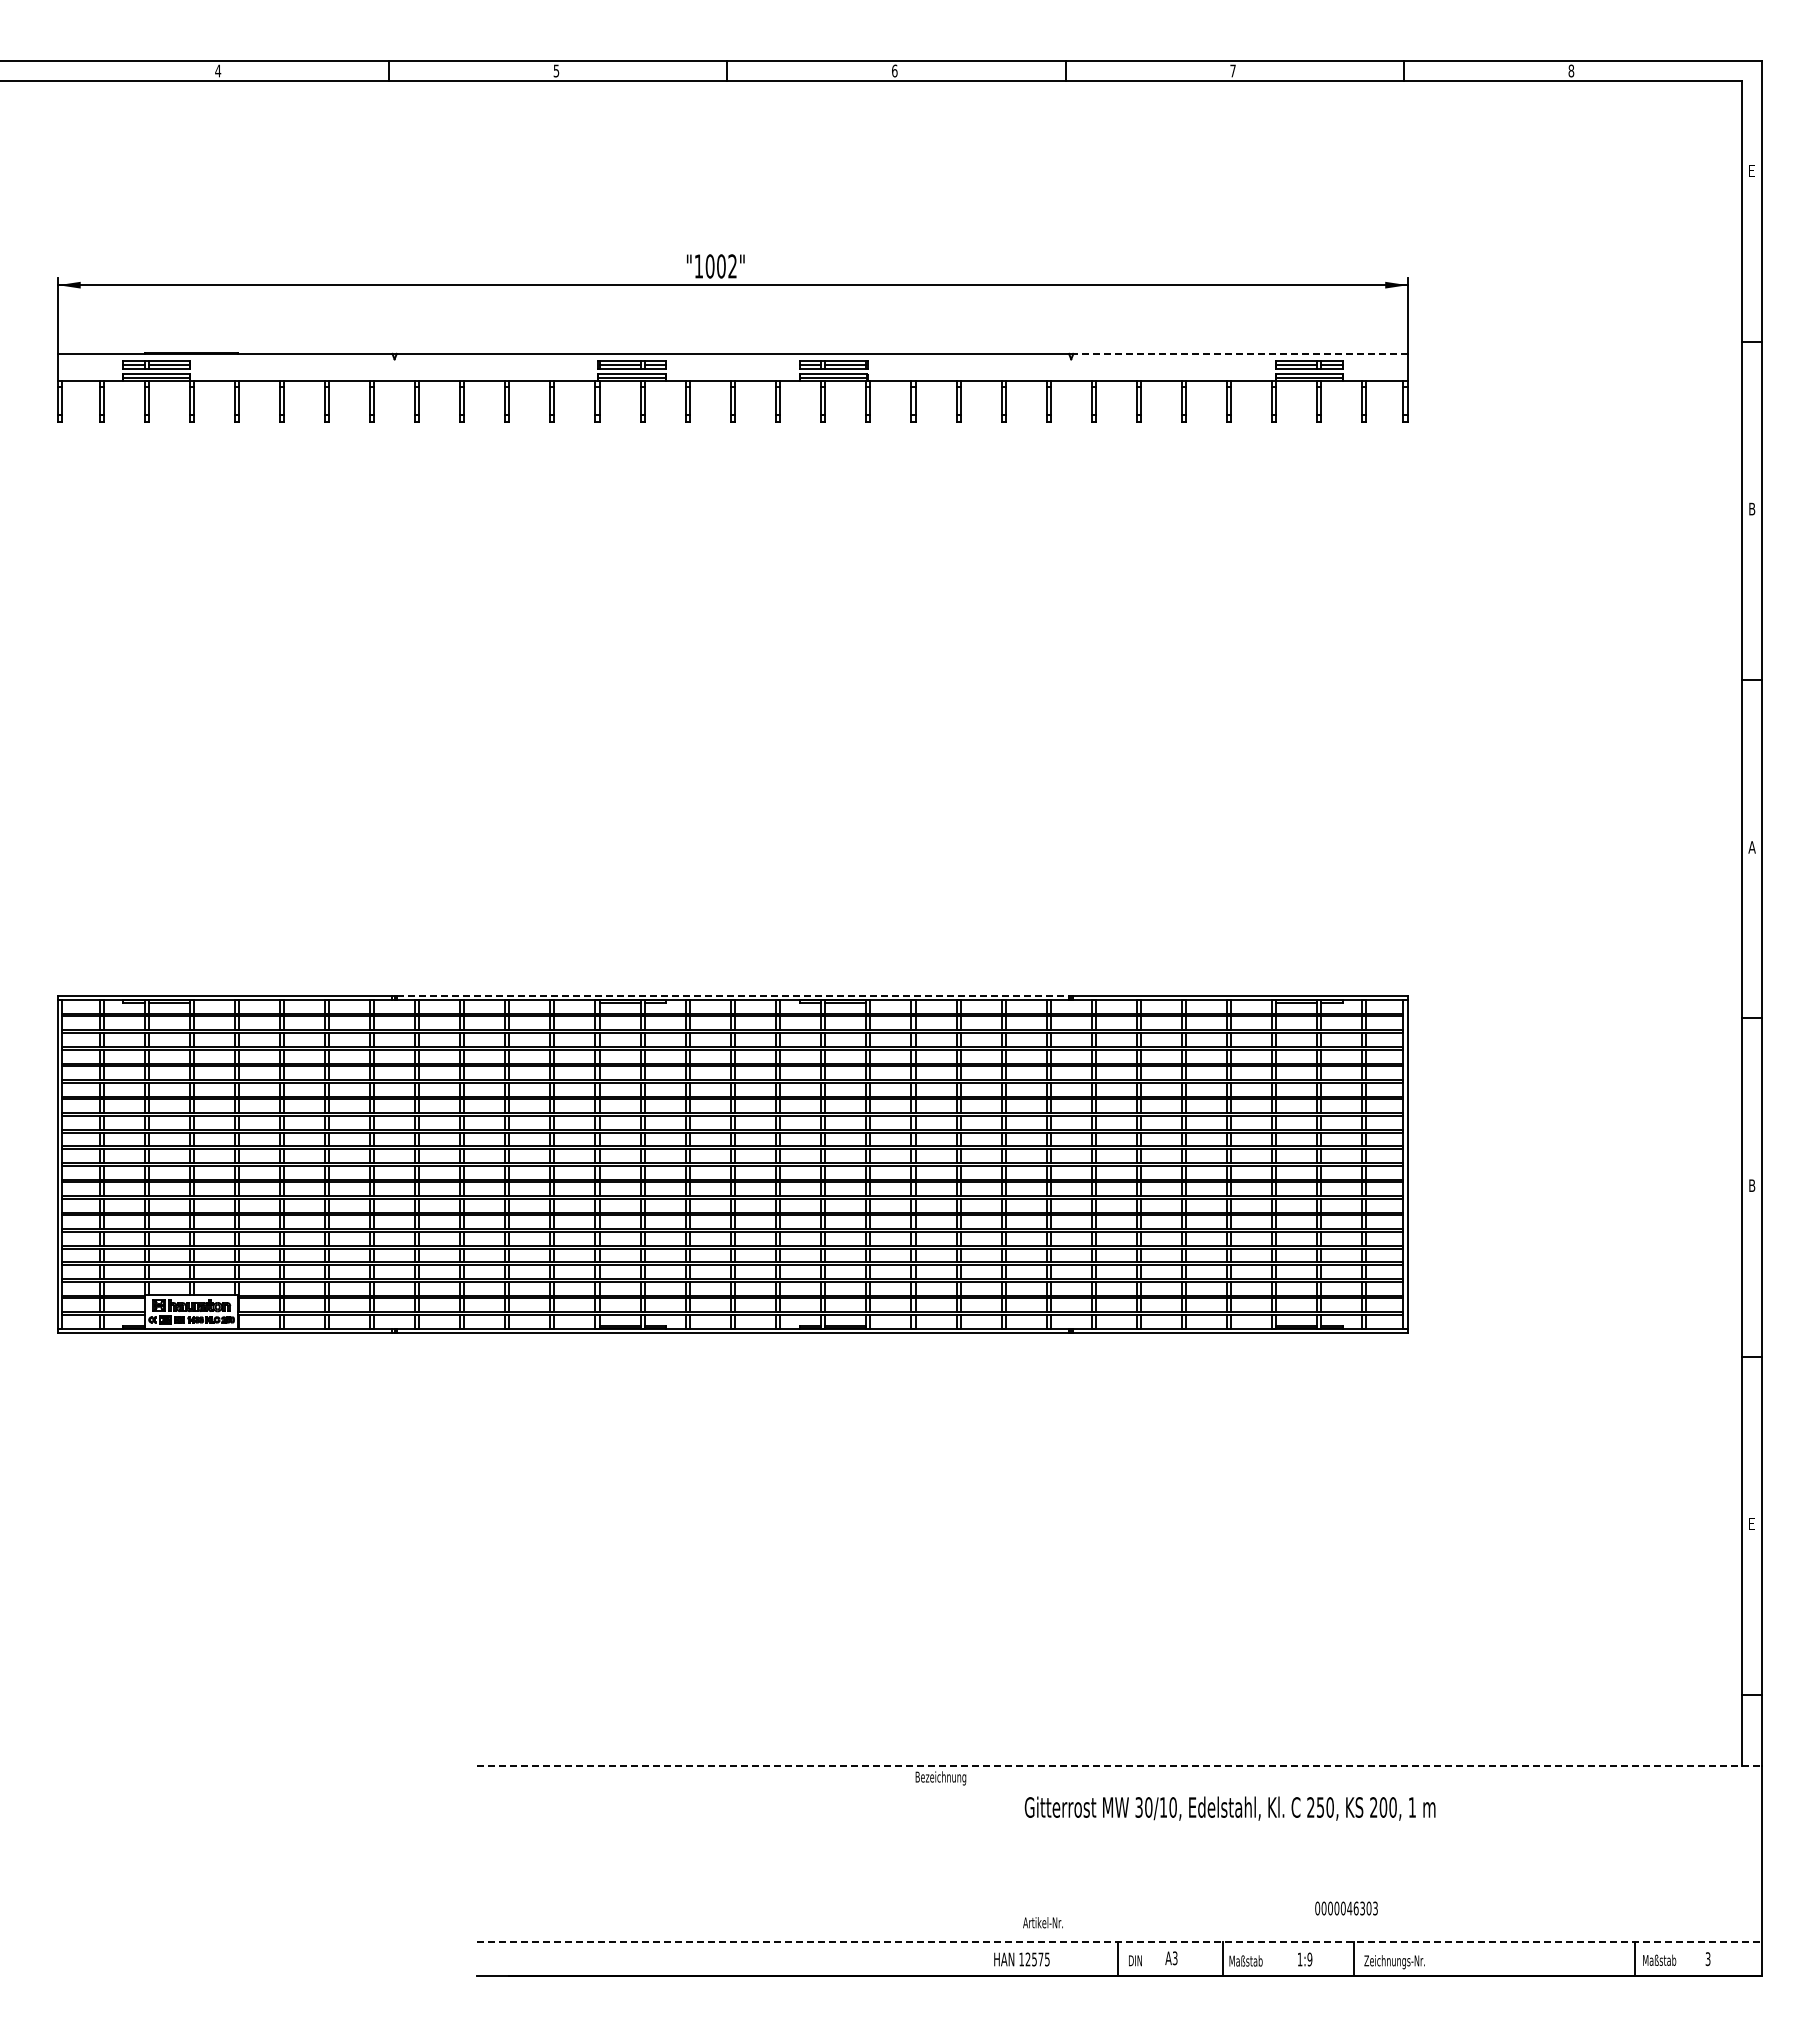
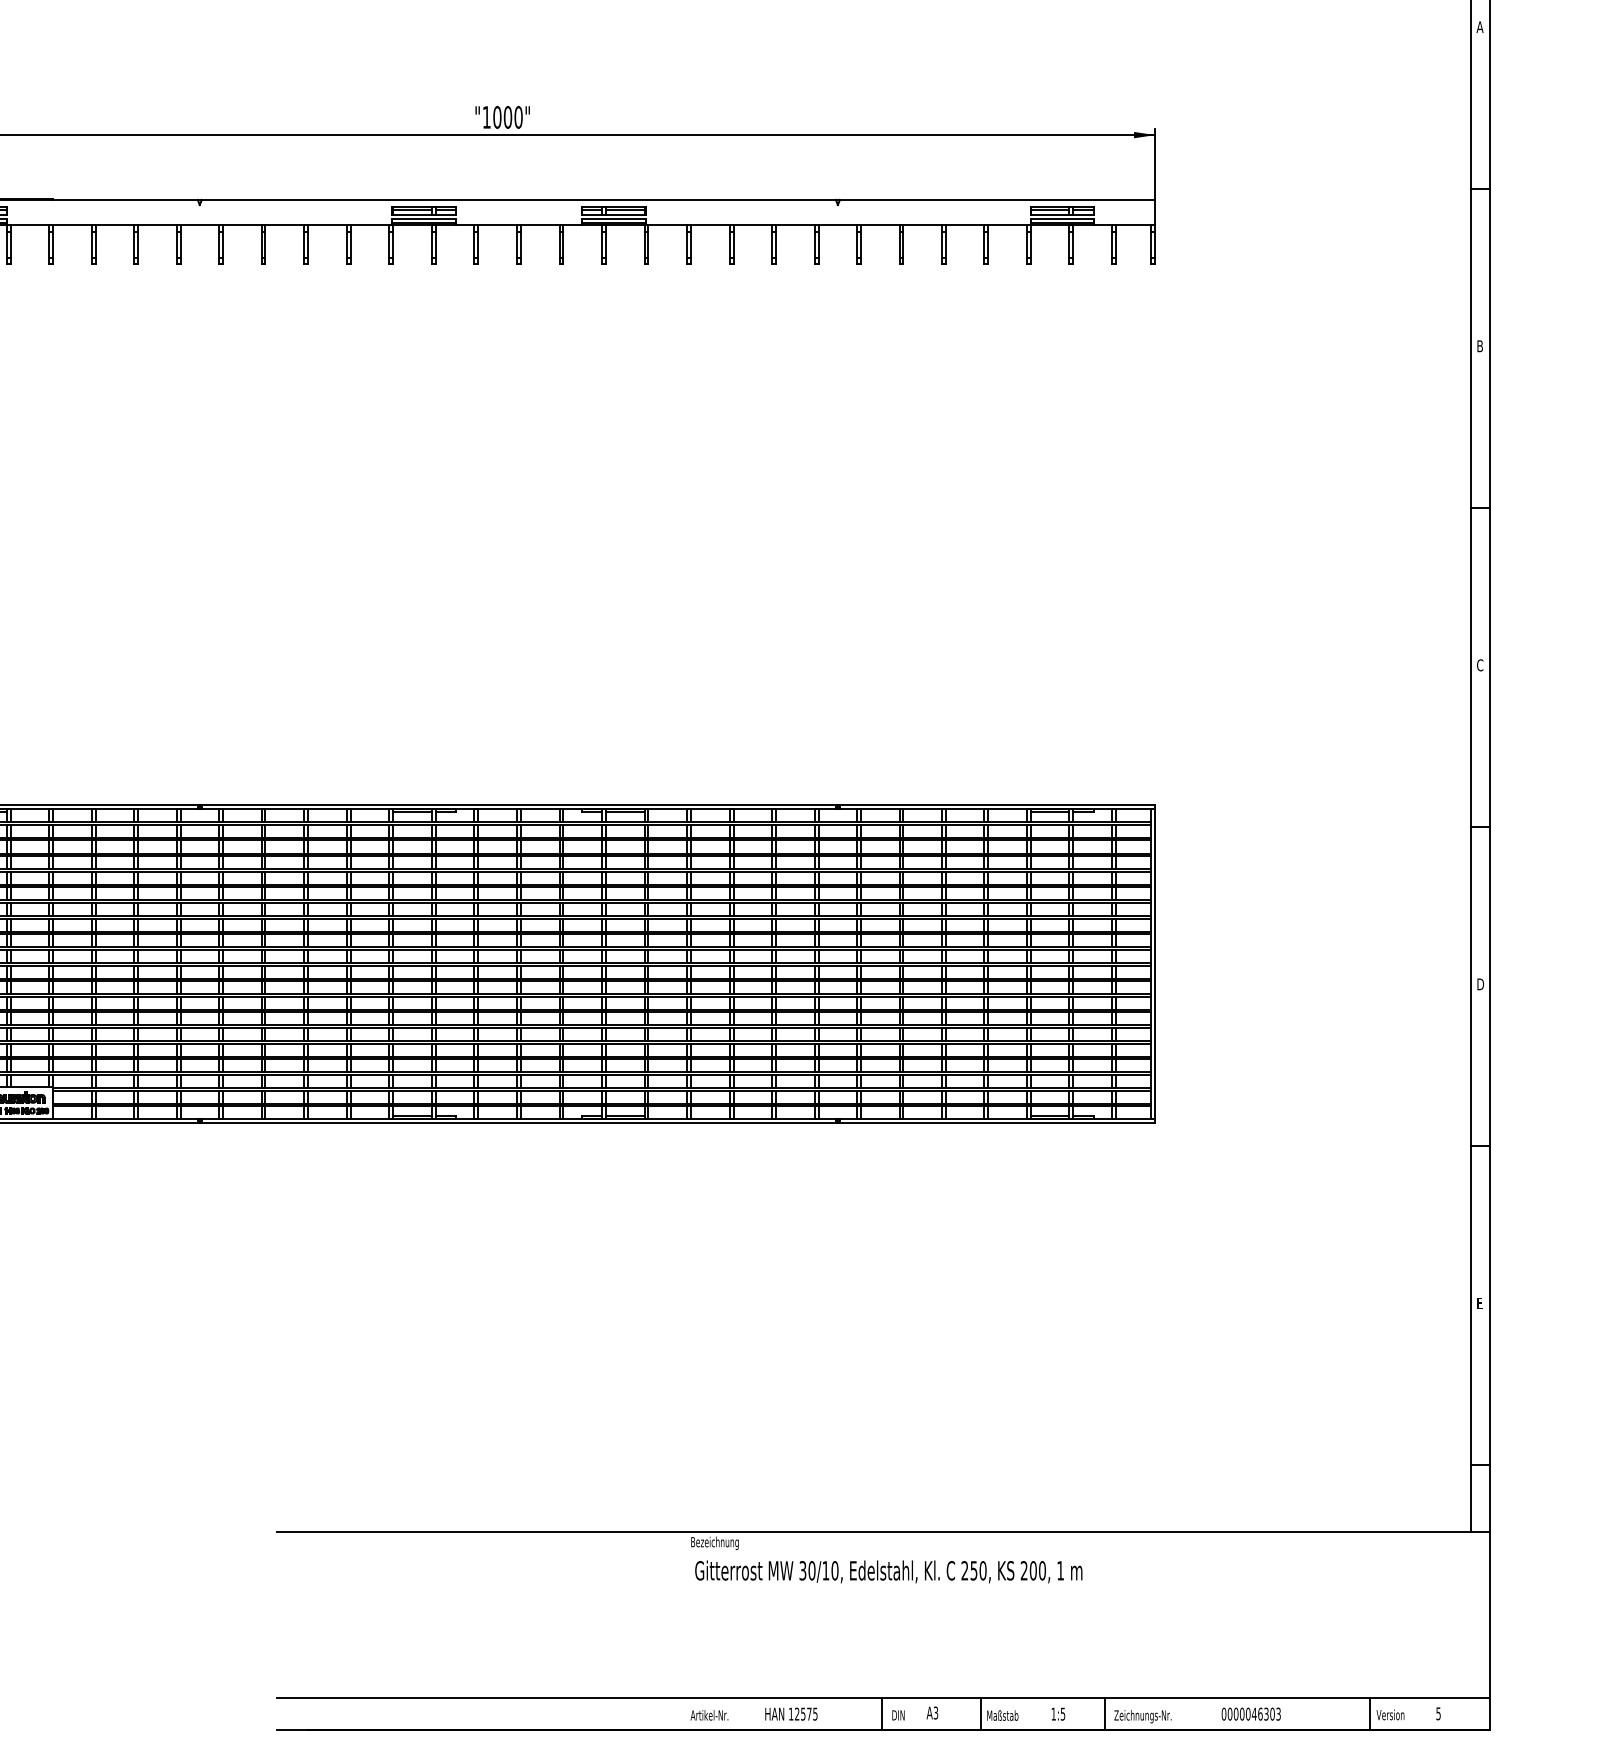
text: (1751, 170) -> (1479, 26), E -> A
text: (732, 266) -> (518, 117), "1002" -> "1000"
line: (1239, 353) -> (996, 199), dashed -> solid
text: (1751, 847) -> (1479, 665), A -> C
line: (733, 995) -> (519, 805), dashed -> solid
text: (1753, 1185) -> (1481, 984), B -> D
line: (1119, 1766) -> (883, 1532), dashed -> solid
text: (1229, 1808) -> (888, 1571), moved
text: (1346, 1908) -> (1251, 1714), moved
text: (1042, 1922) -> (708, 1715), moved
line: (1119, 1942) -> (883, 1698), dashed -> solid
text: (1708, 1958) -> (1438, 1713), 3 -> 5
text: (1309, 1959) -> (1062, 1714), 1:9 -> 1:5
text: (1659, 1959) -> (1392, 1714), Maßstab -> Version

